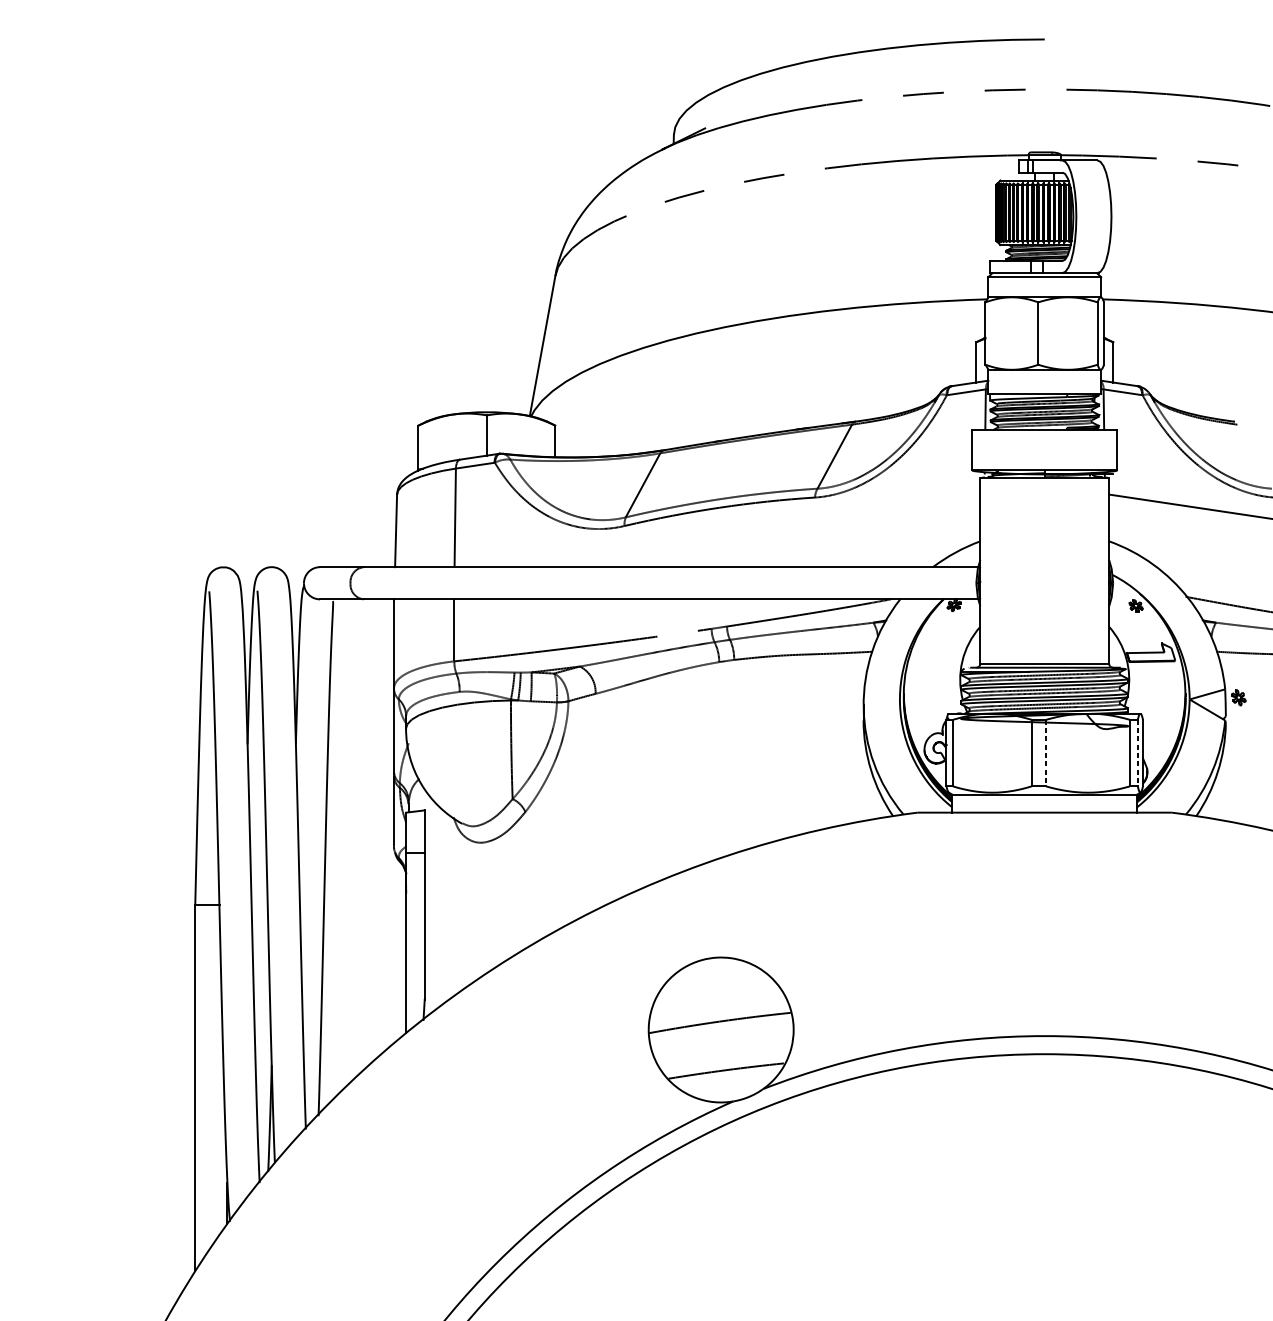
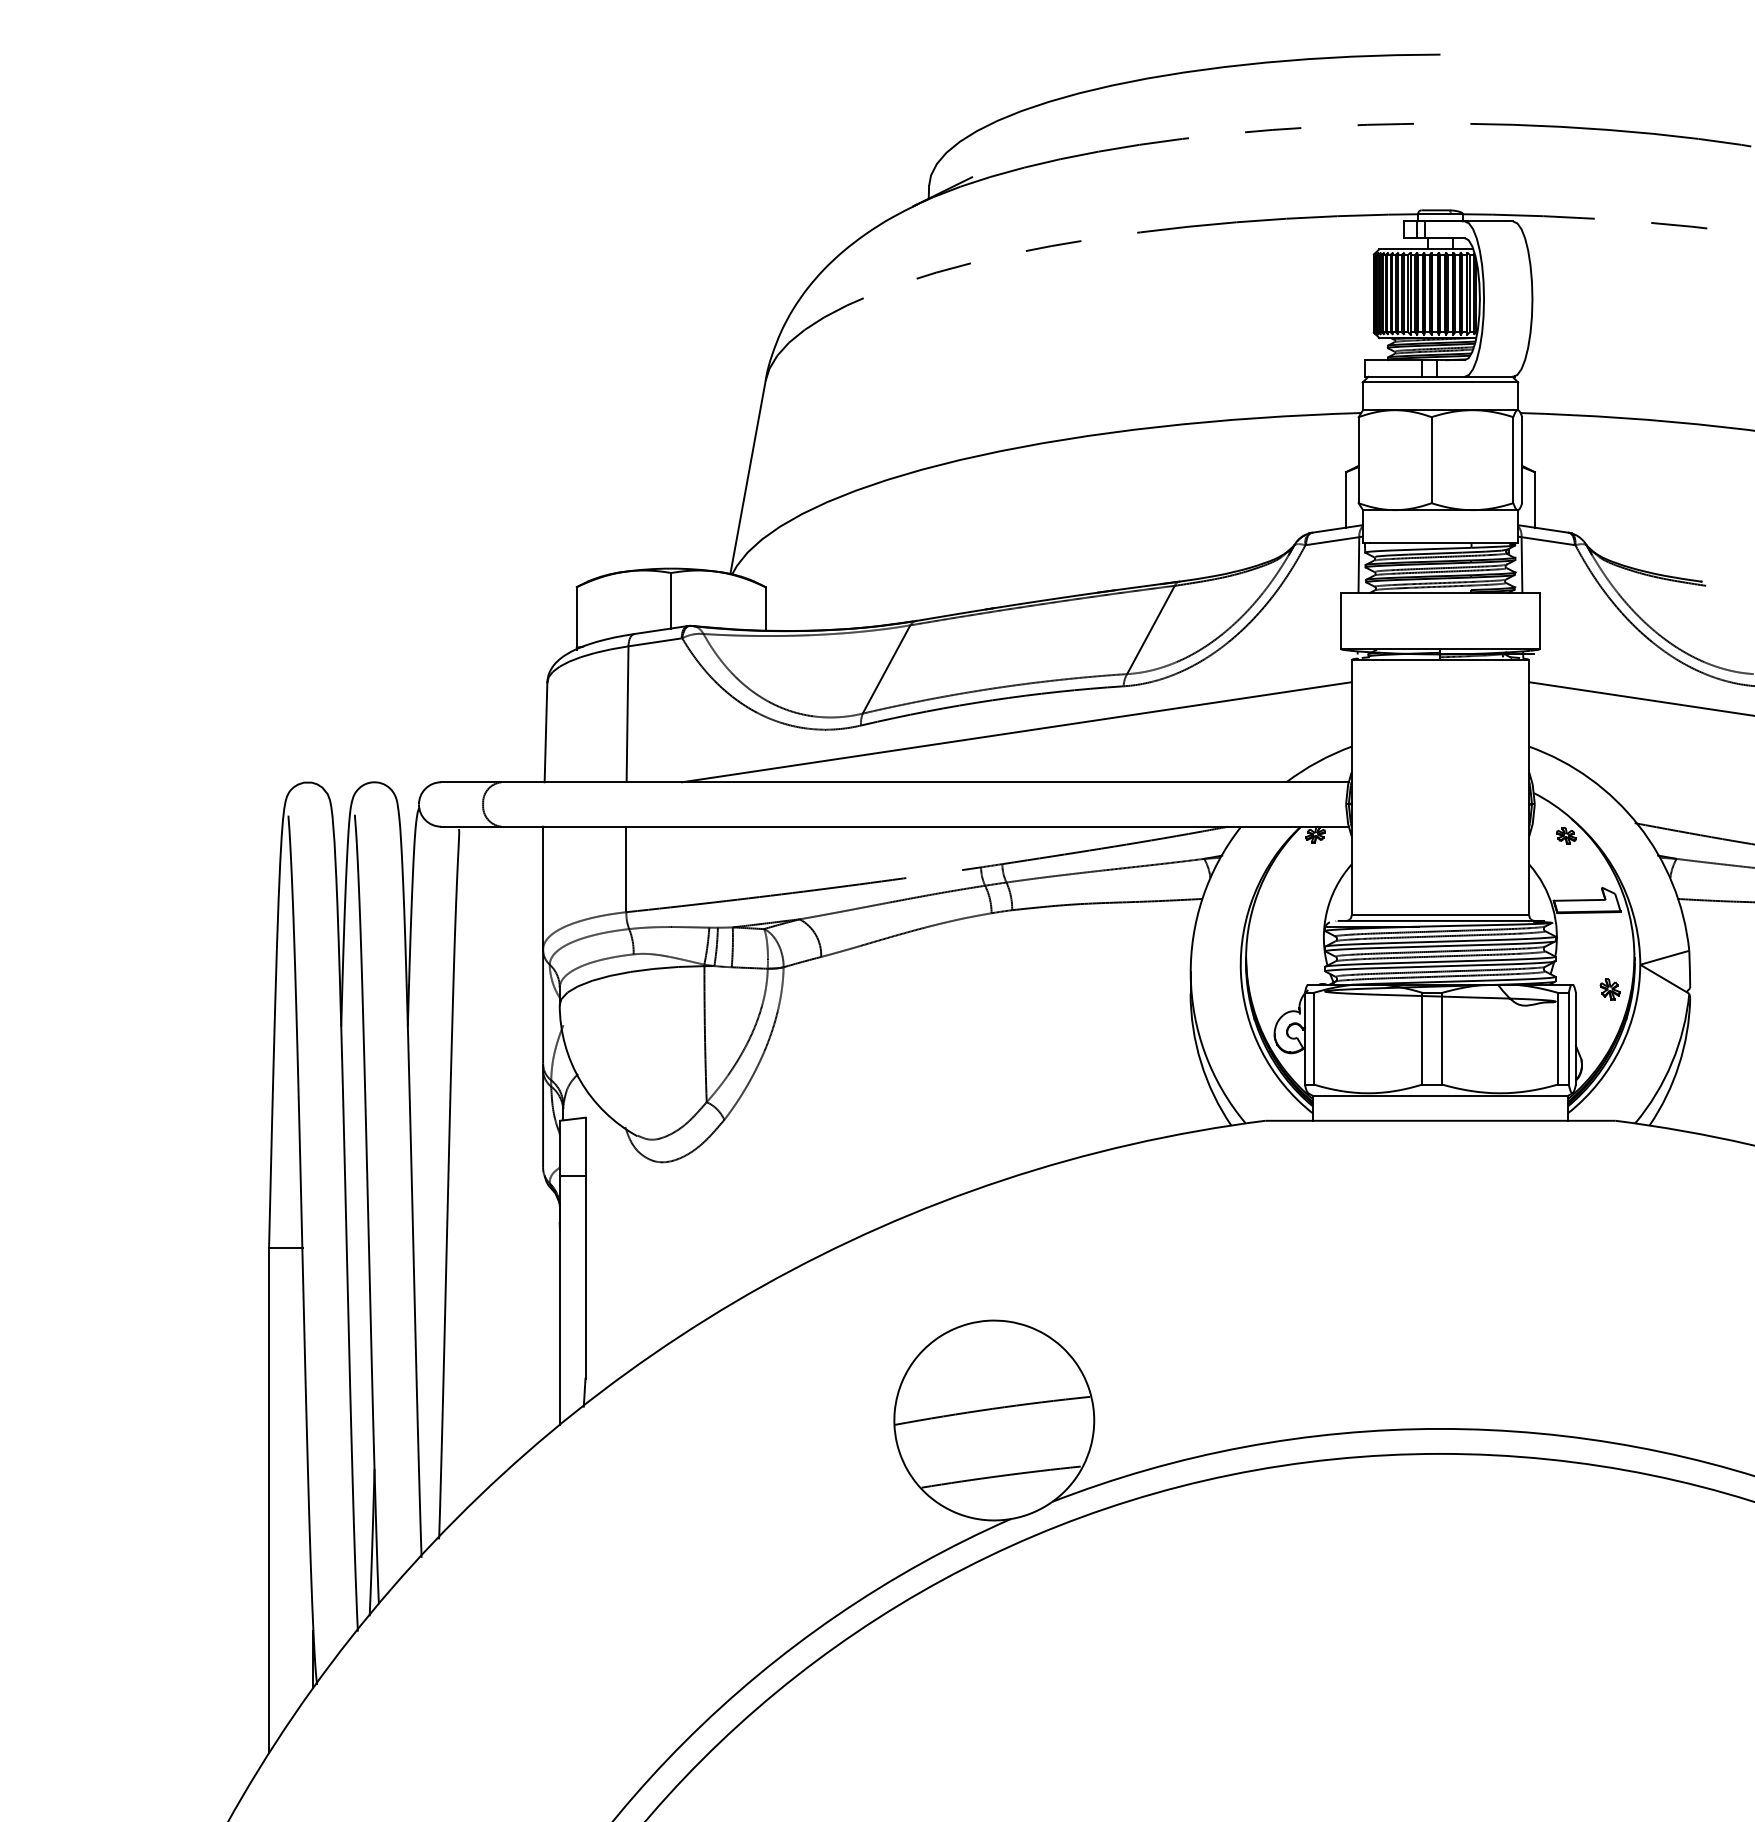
line: (737, 531) -> (1016, 732), added
part: (1238, 697) -> (1609, 989), moved
line: (1046, 752) -> (1442, 1038), dashed -> solid
line: (1137, 752) -> (1568, 1038), dashed -> solid

